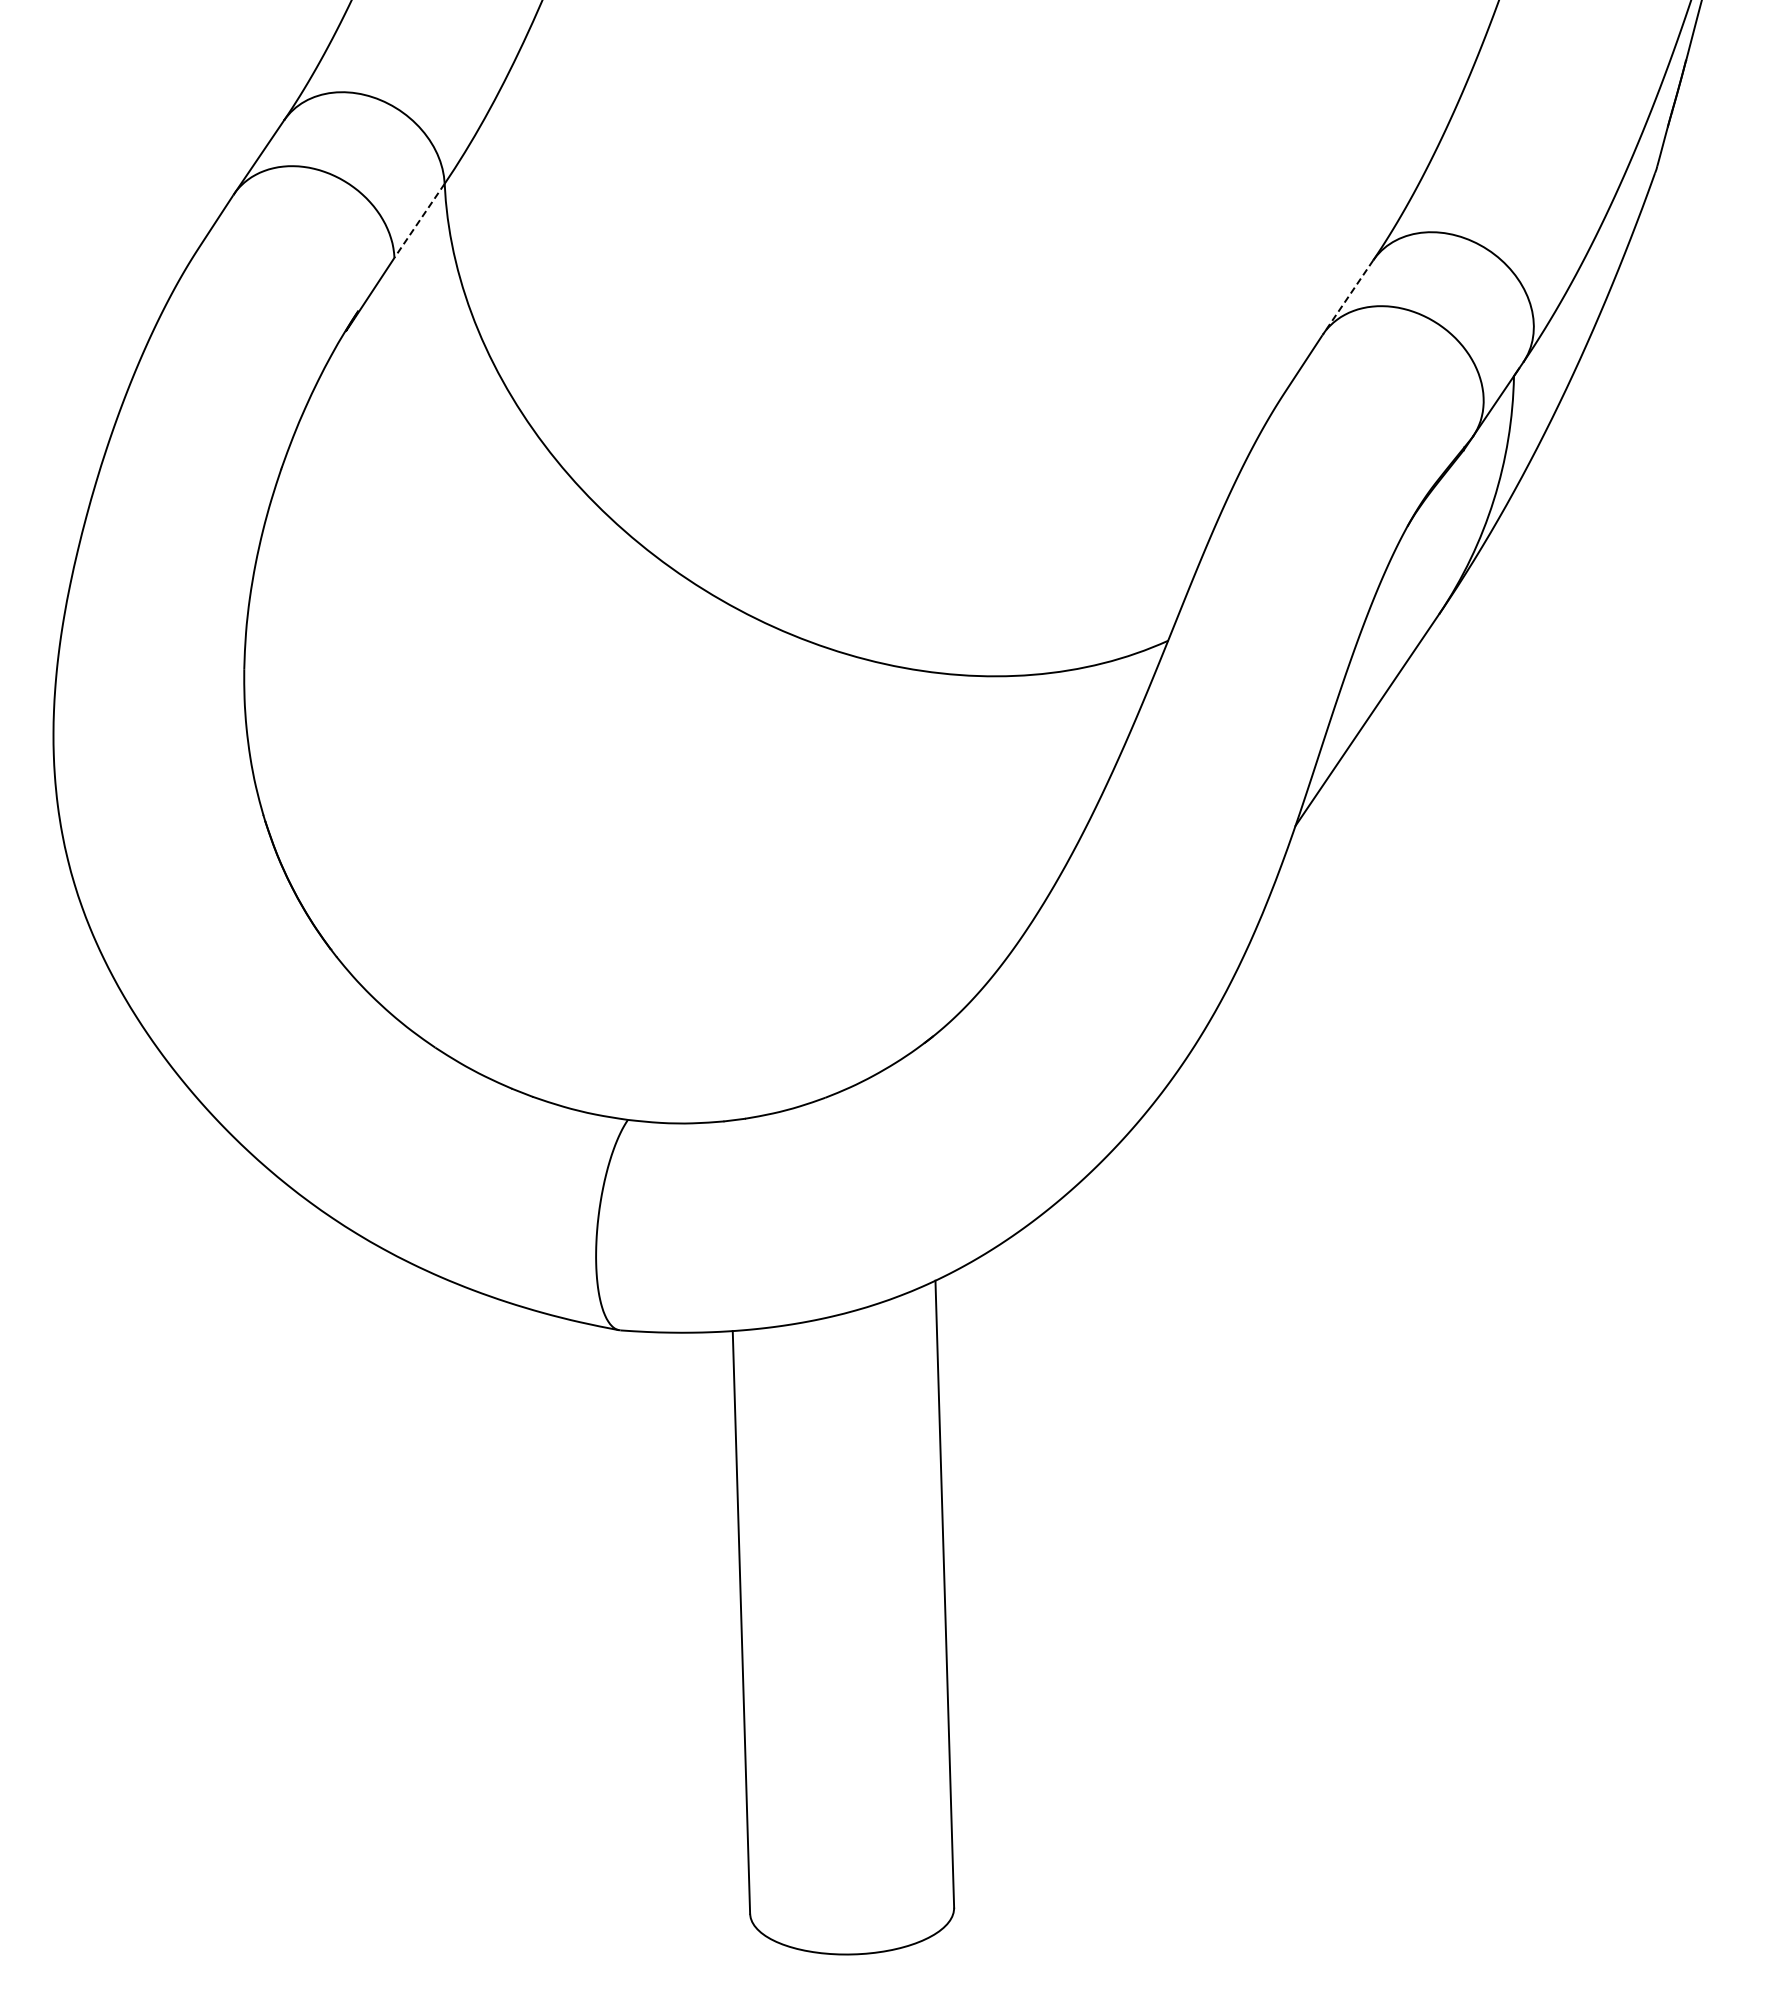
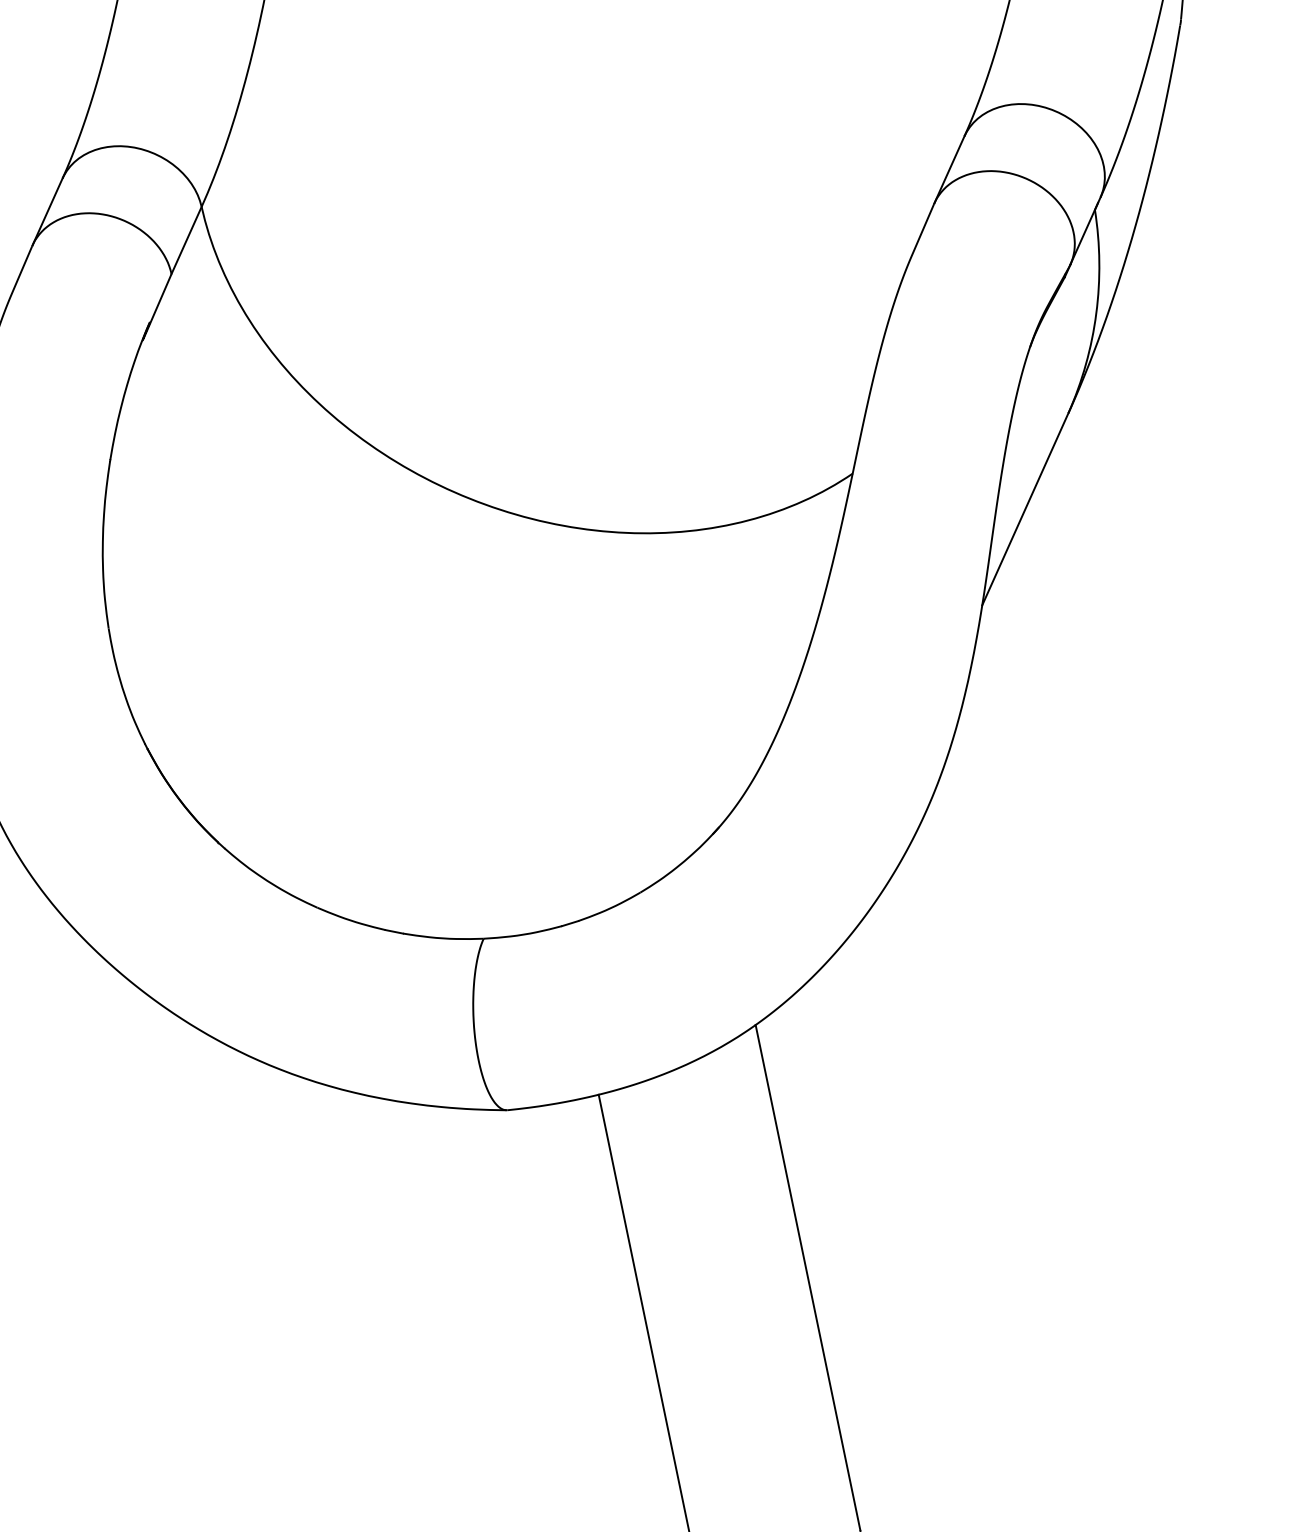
line: (419, 220) -> (186, 240), dashed -> solid
line: (1348, 297) -> (949, 169), dashed -> solid

